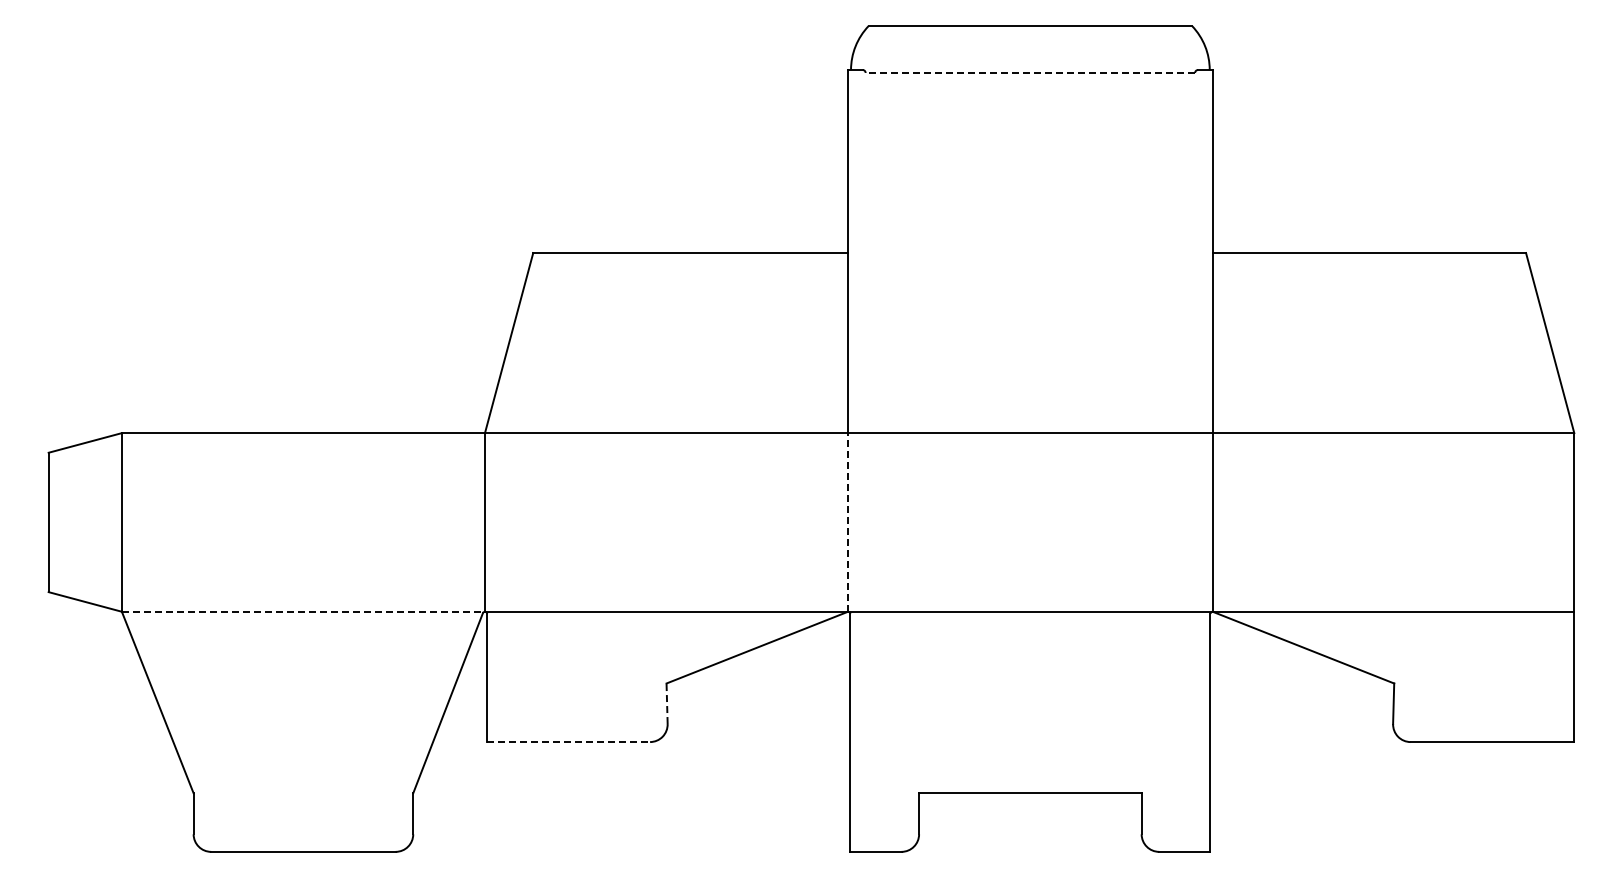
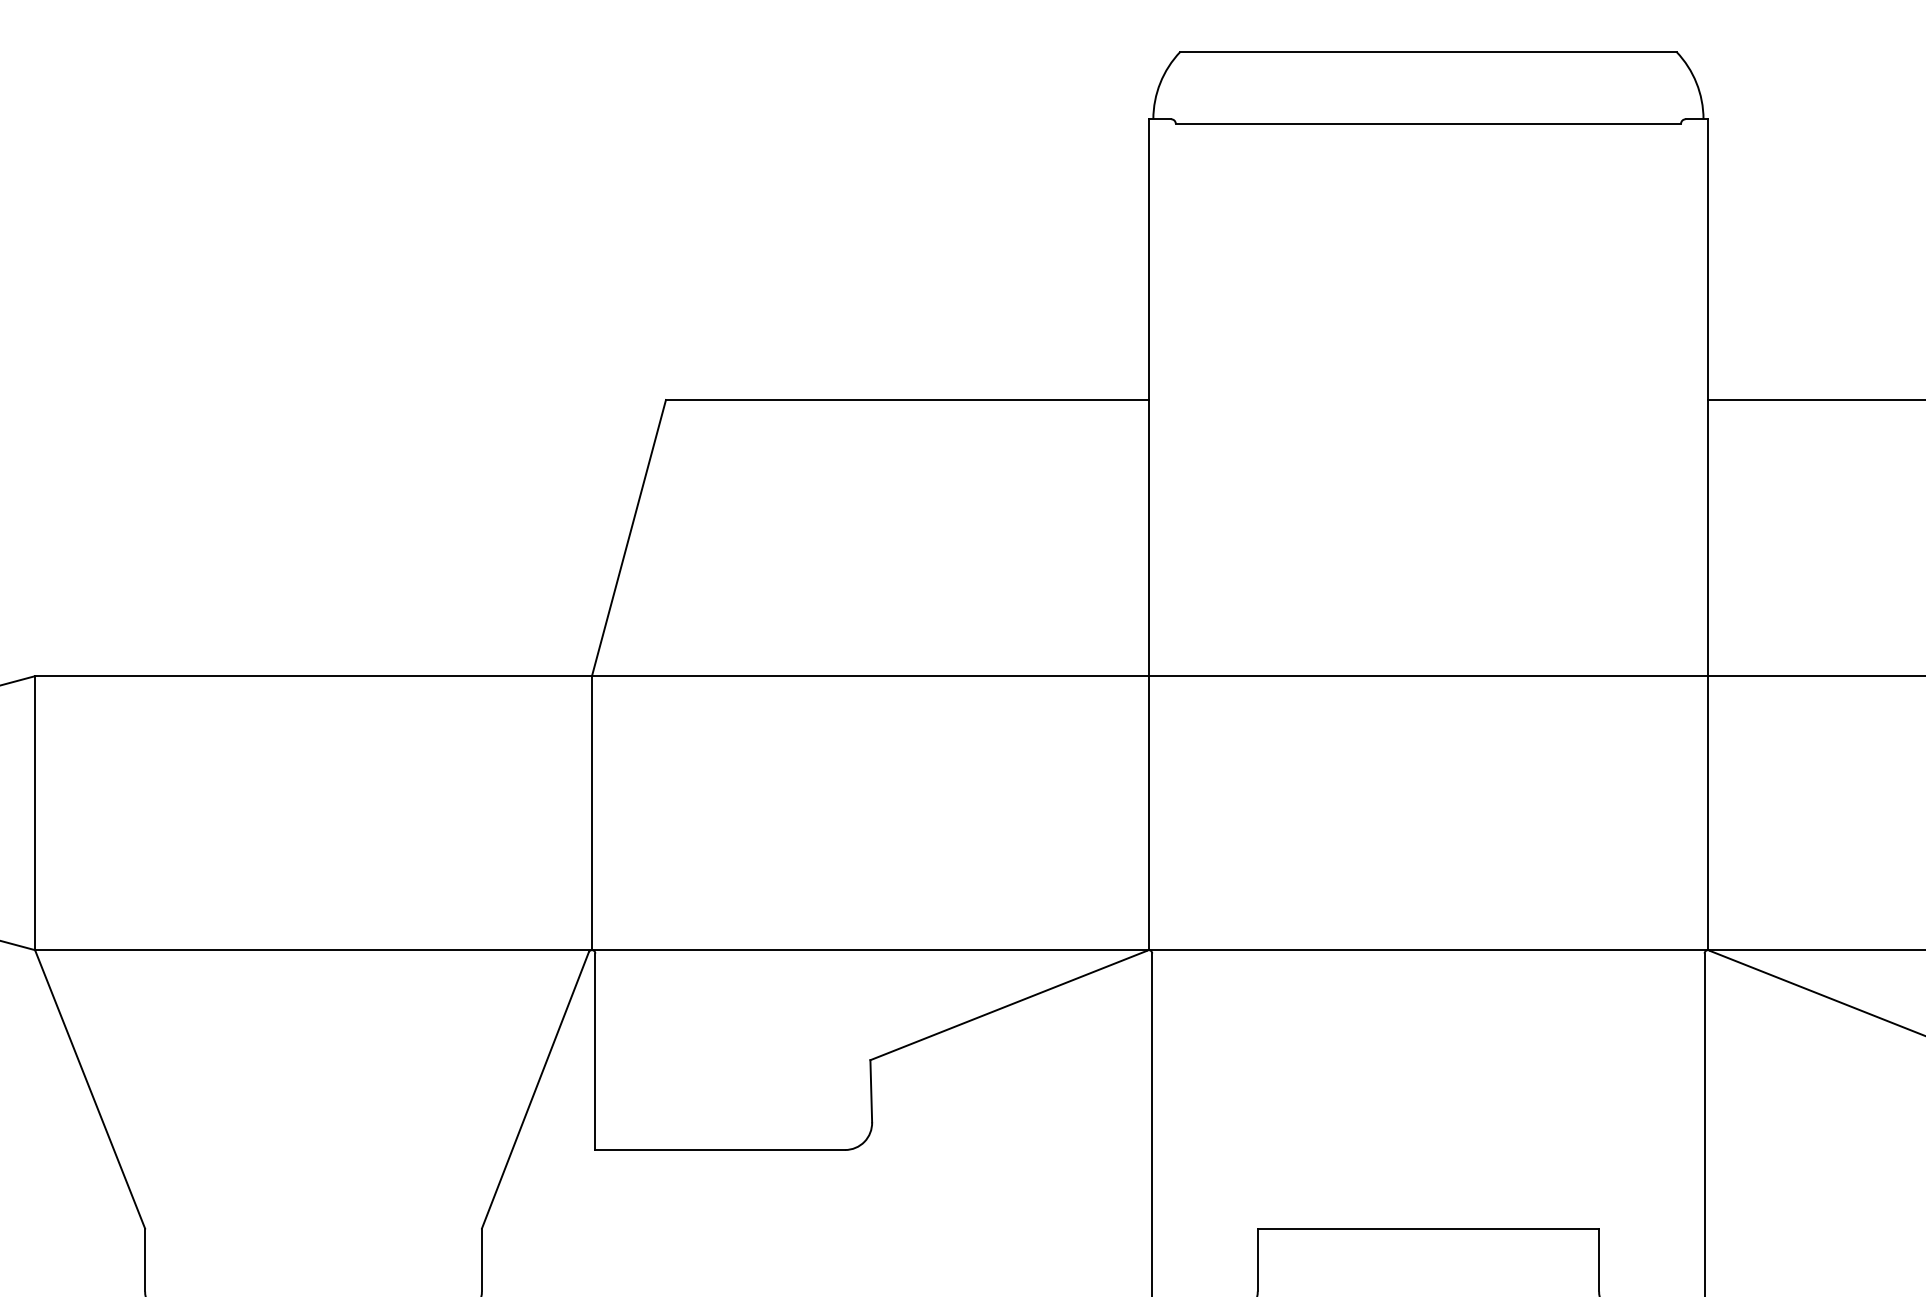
line: (1030, 72) -> (1428, 123), dashed -> solid
line: (848, 521) -> (1149, 811), dashed -> solid
line: (303, 611) -> (313, 949), dashed -> solid
line: (667, 703) -> (871, 1090), dashed -> solid
line: (569, 742) -> (721, 1150), dashed -> solid

